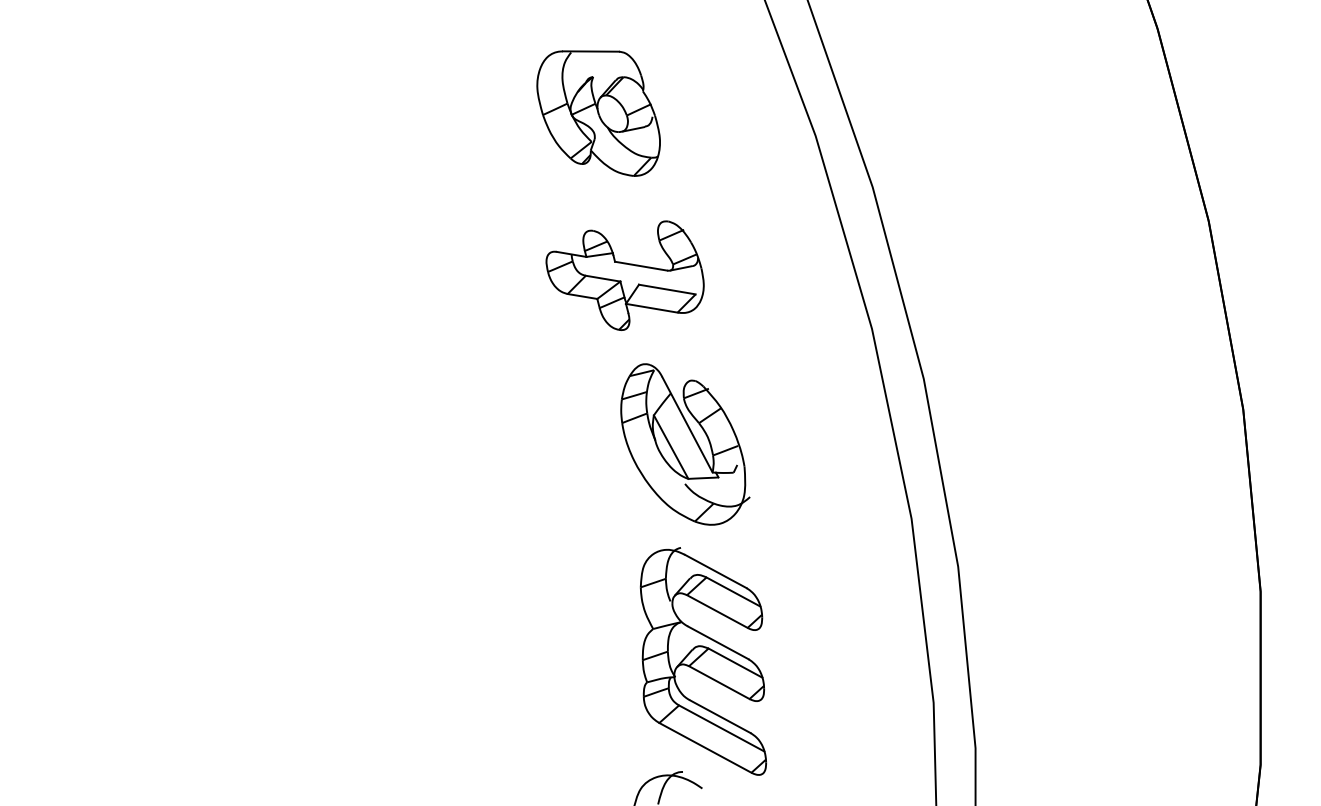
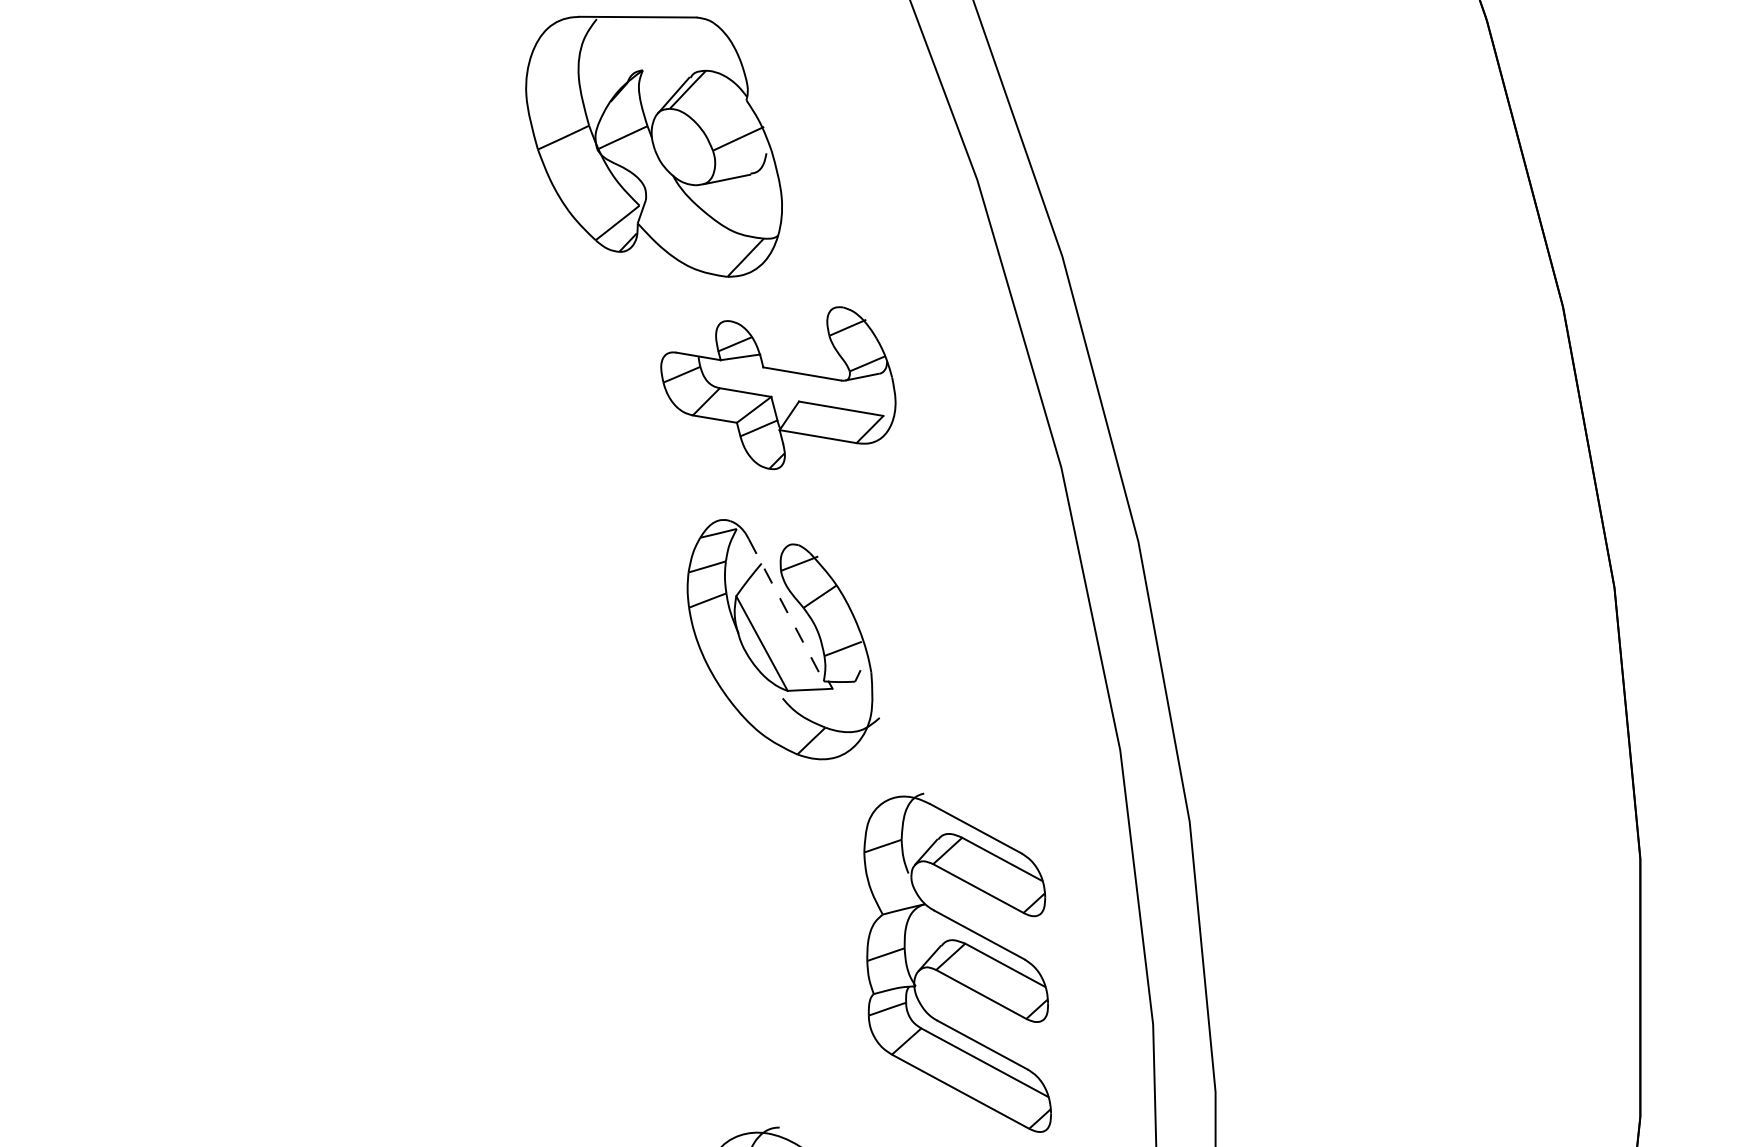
part: (598, 113) -> (653, 146), size x1.4
part: (624, 275) -> (777, 387), moved
line: (687, 424) -> (786, 609), solid -> dashed
part: (702, 661) -> (956, 962), moved

